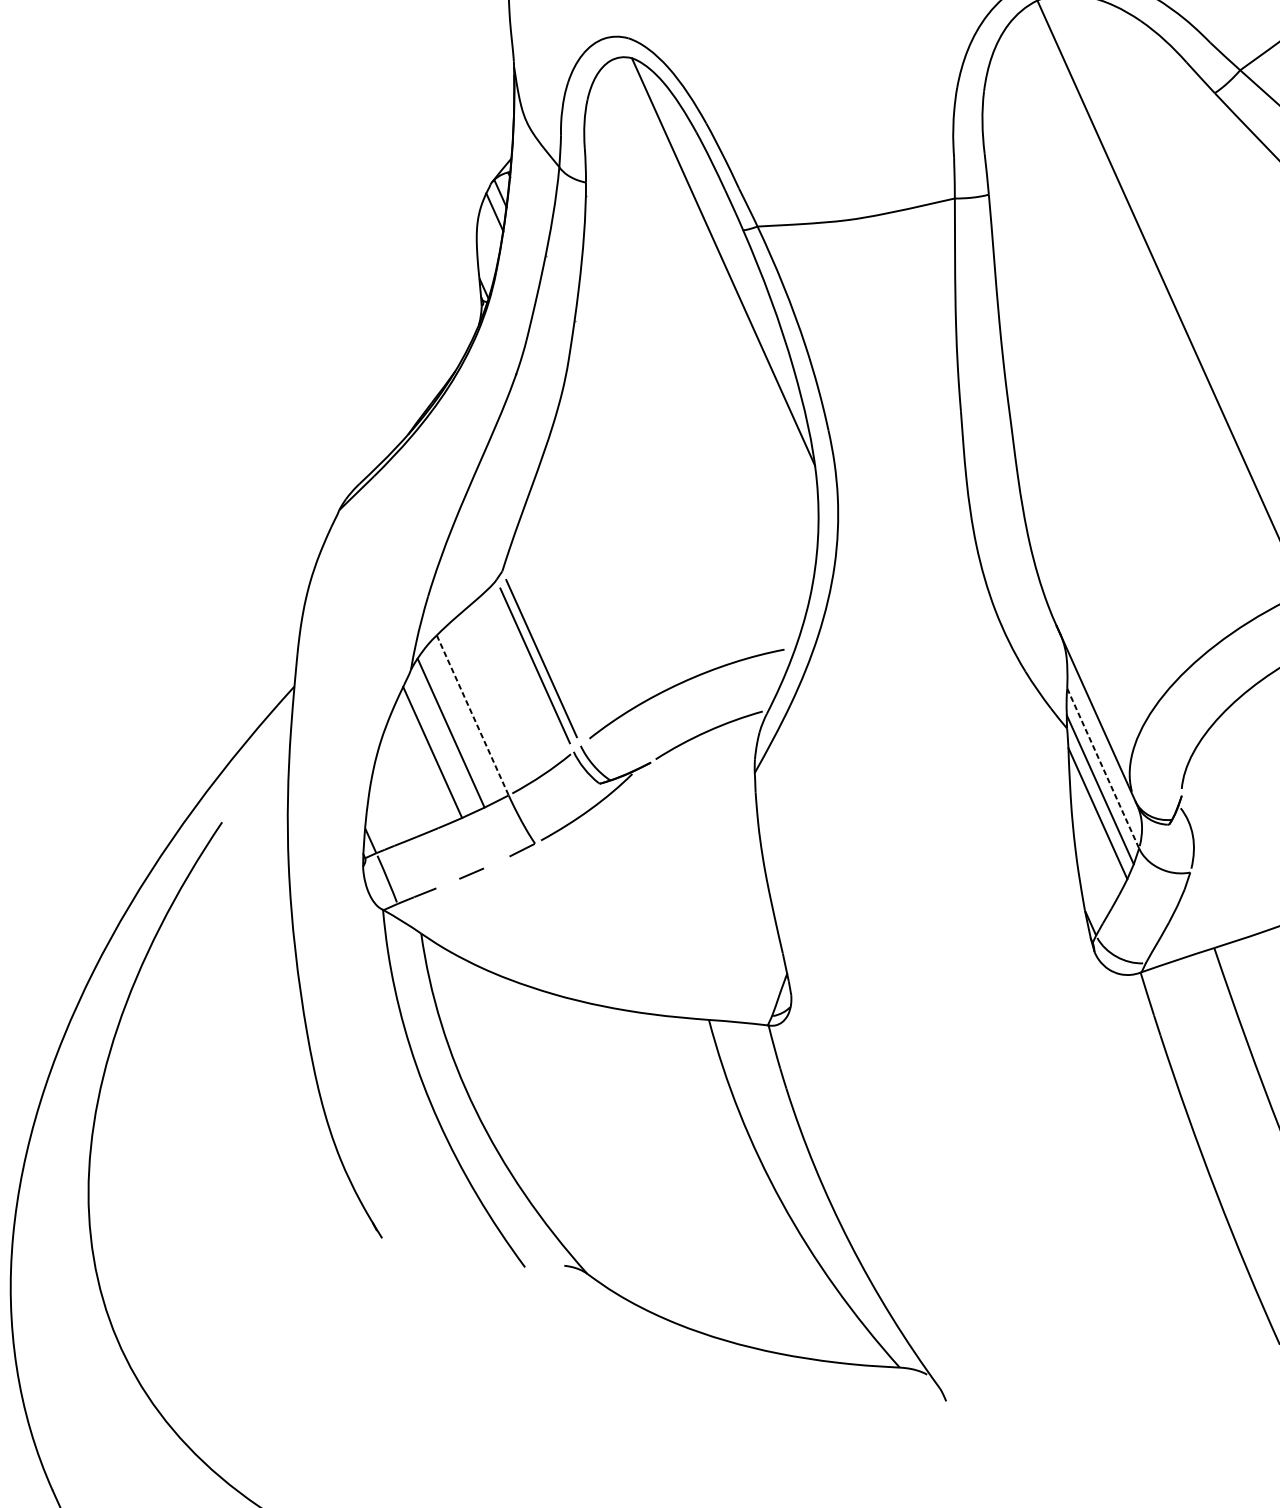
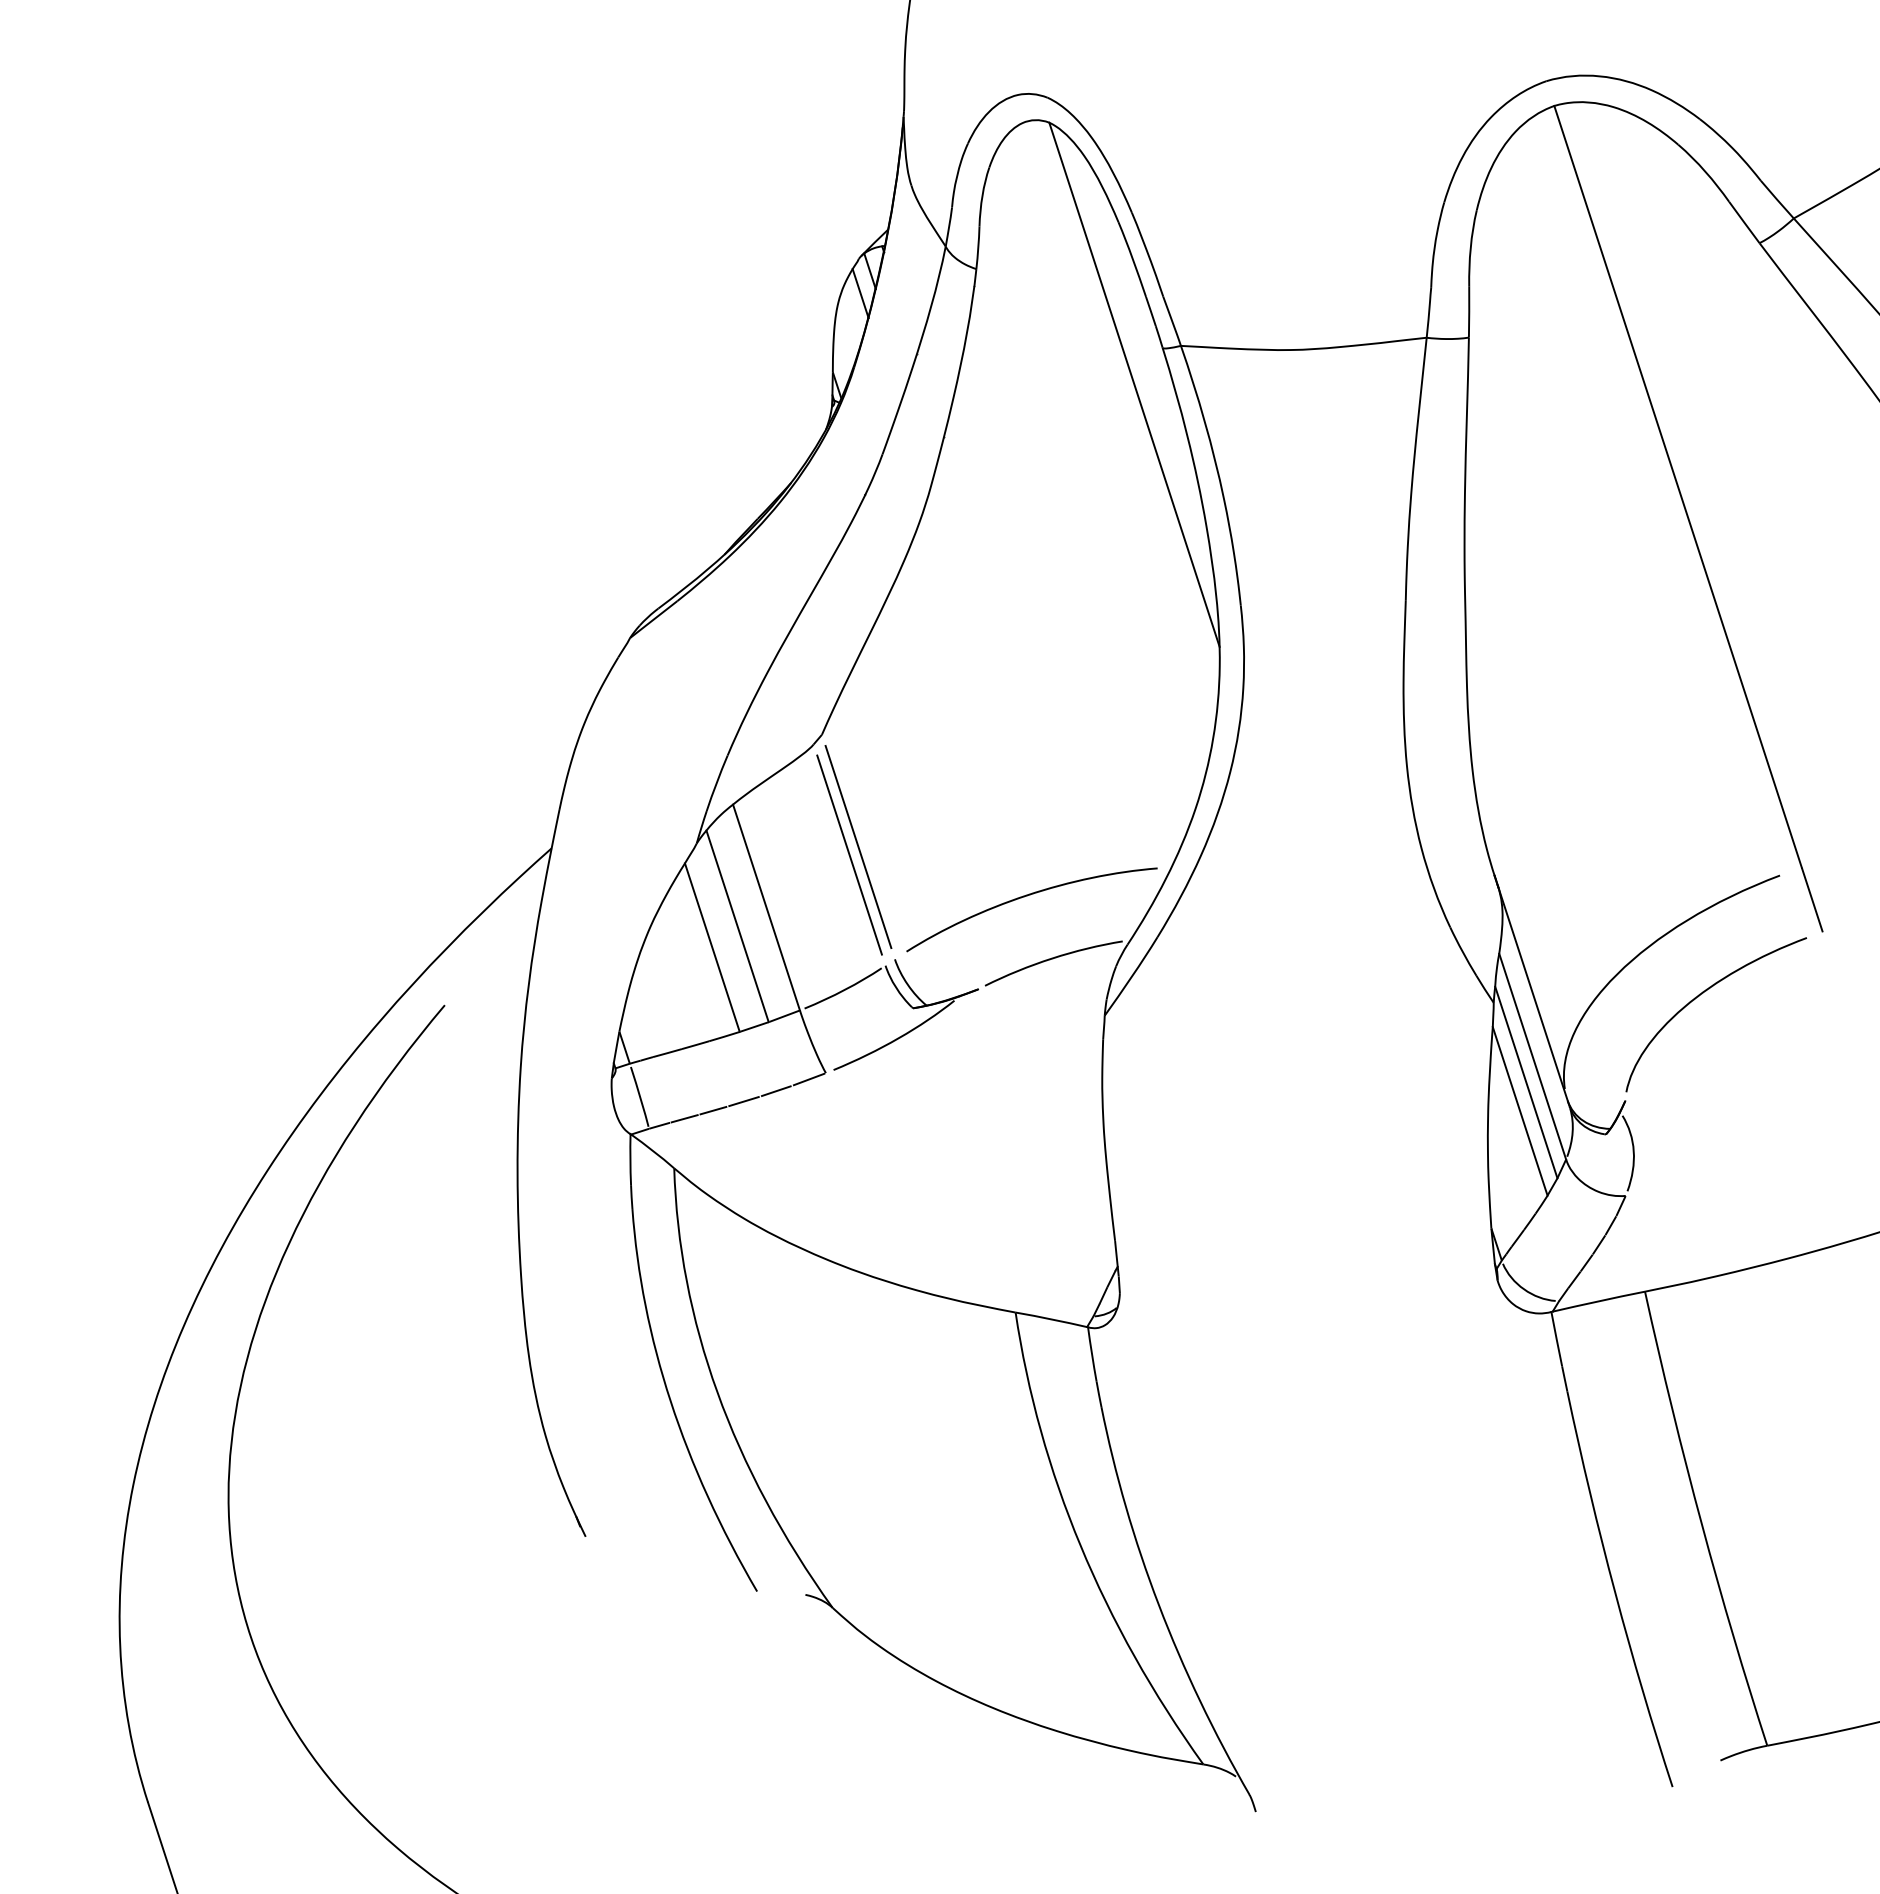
line: (472, 716) -> (766, 908), dashed -> solid
line: (1103, 769) -> (1532, 1057), dashed -> solid
line: (496, 862) -> (775, 1091), added
line: (447, 883) -> (713, 1110), added

